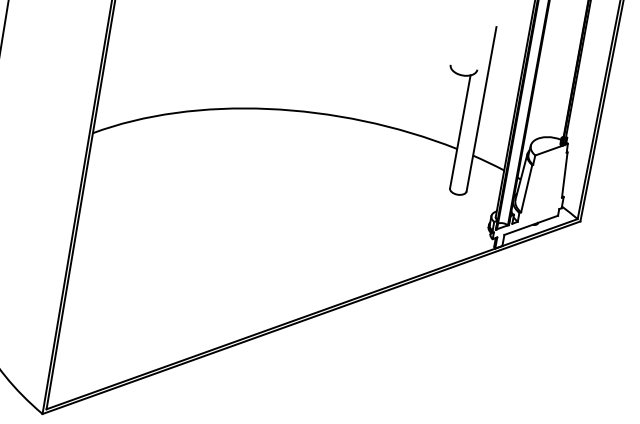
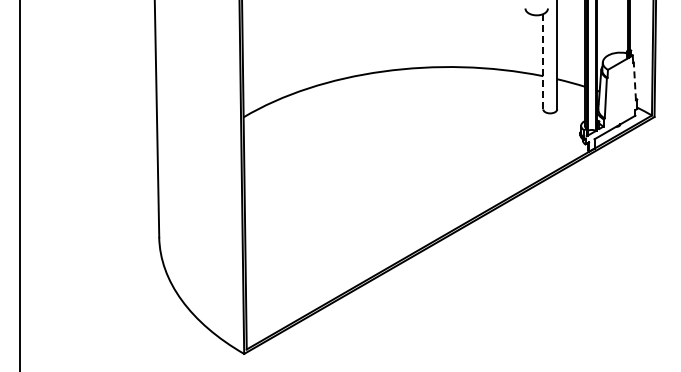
line: (460, 131) -> (543, 61), solid -> dashed
line: (564, 174) -> (634, 81), solid -> dashed

